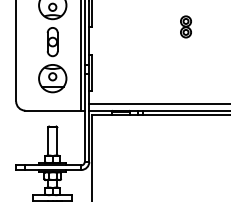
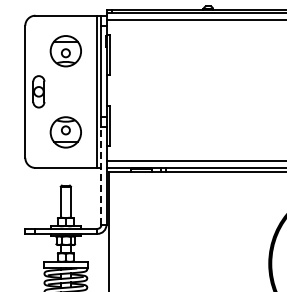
part: (185, 26) -> (213, 74), removed
part: (52, 41) -> (38, 91), moved
line: (84, 118) -> (101, 176), solid -> dashed

